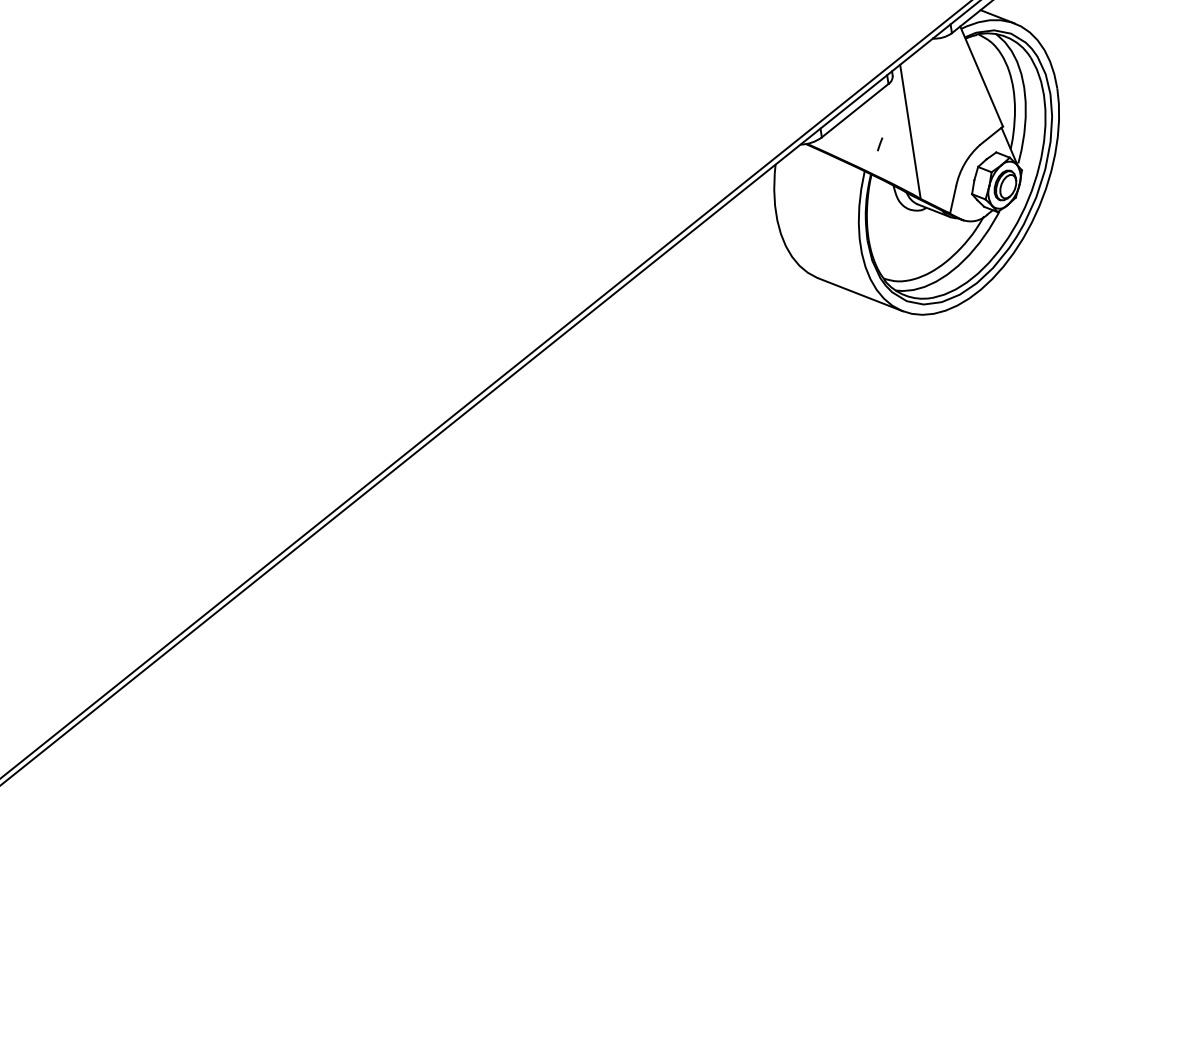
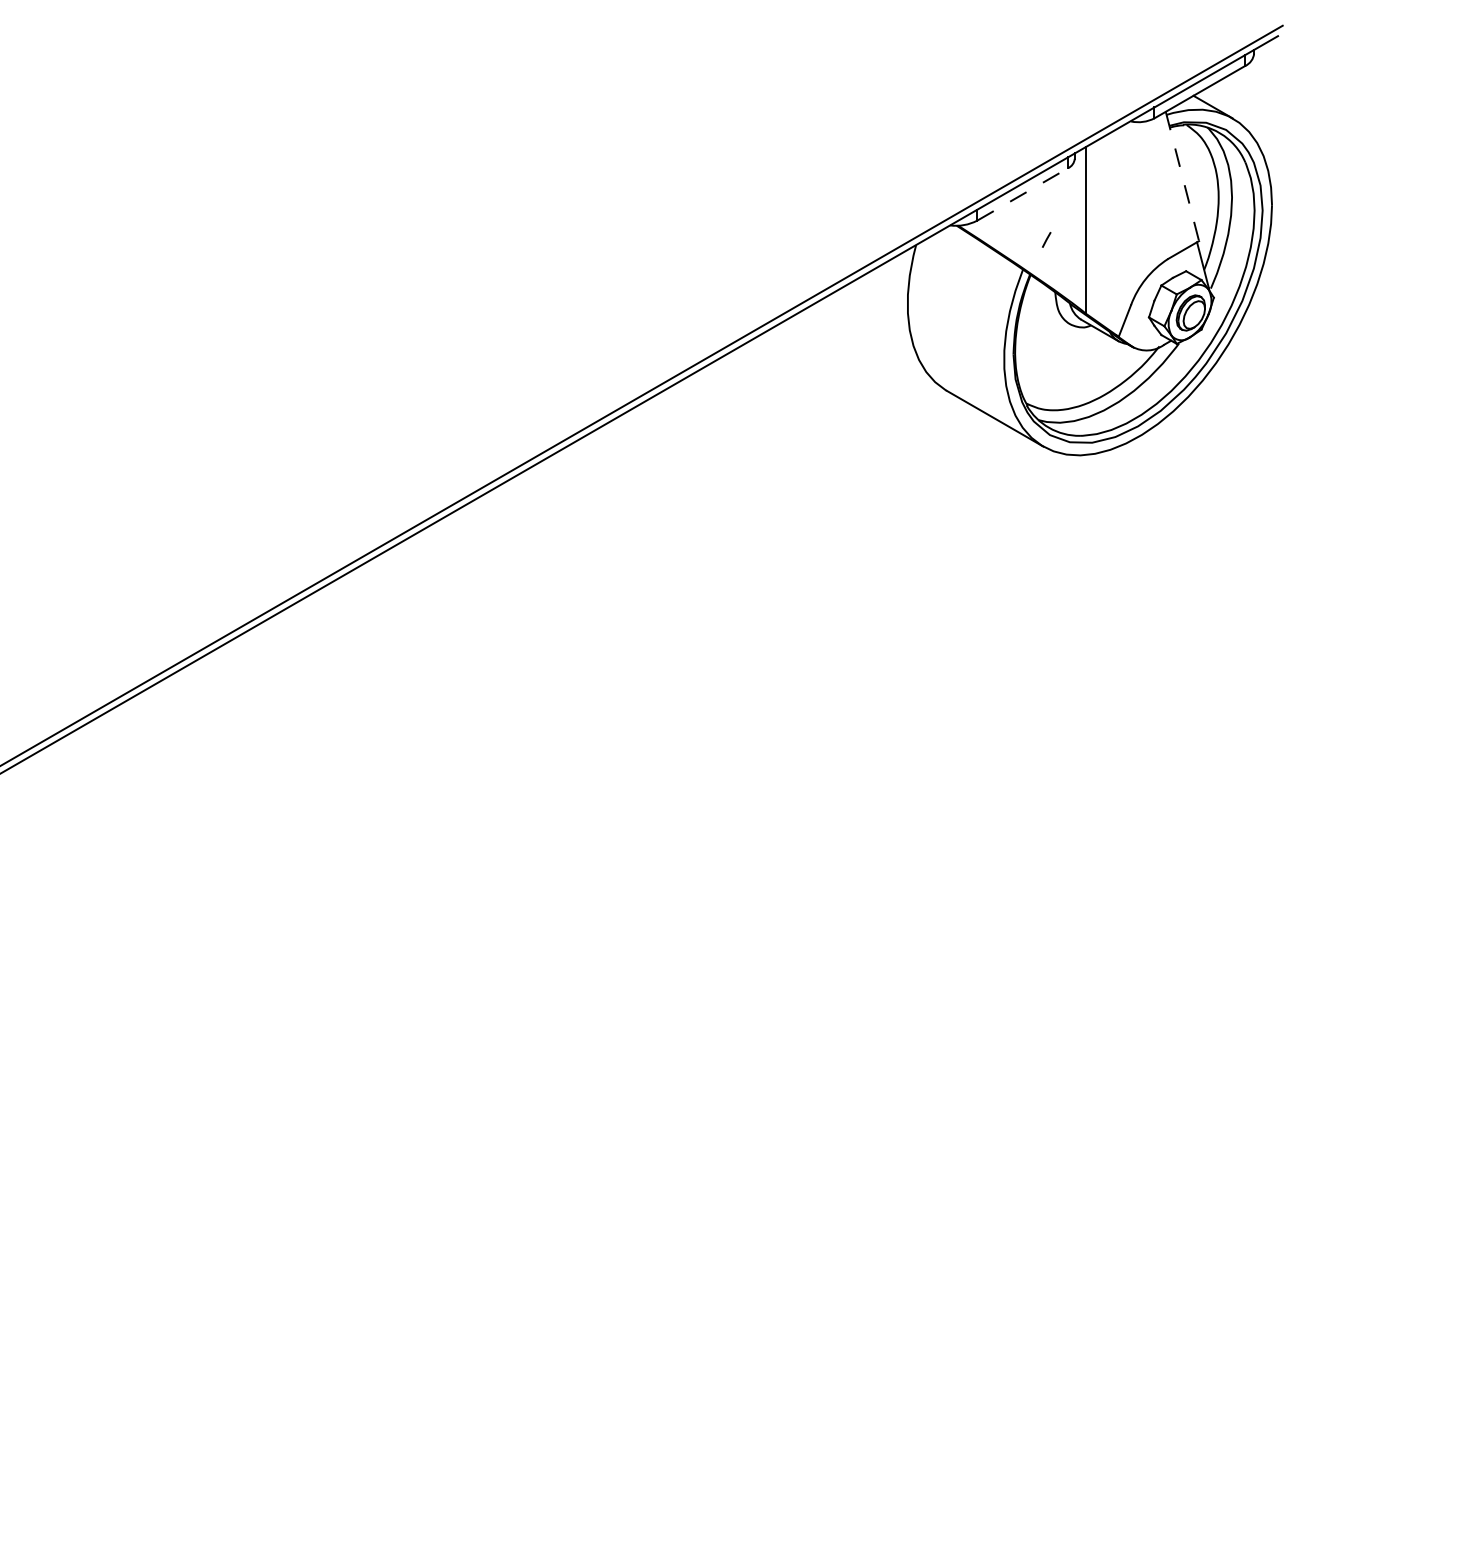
line: (981, 76) -> (1182, 176), solid -> dashed
line: (855, 110) -> (1023, 194), solid -> dashed

